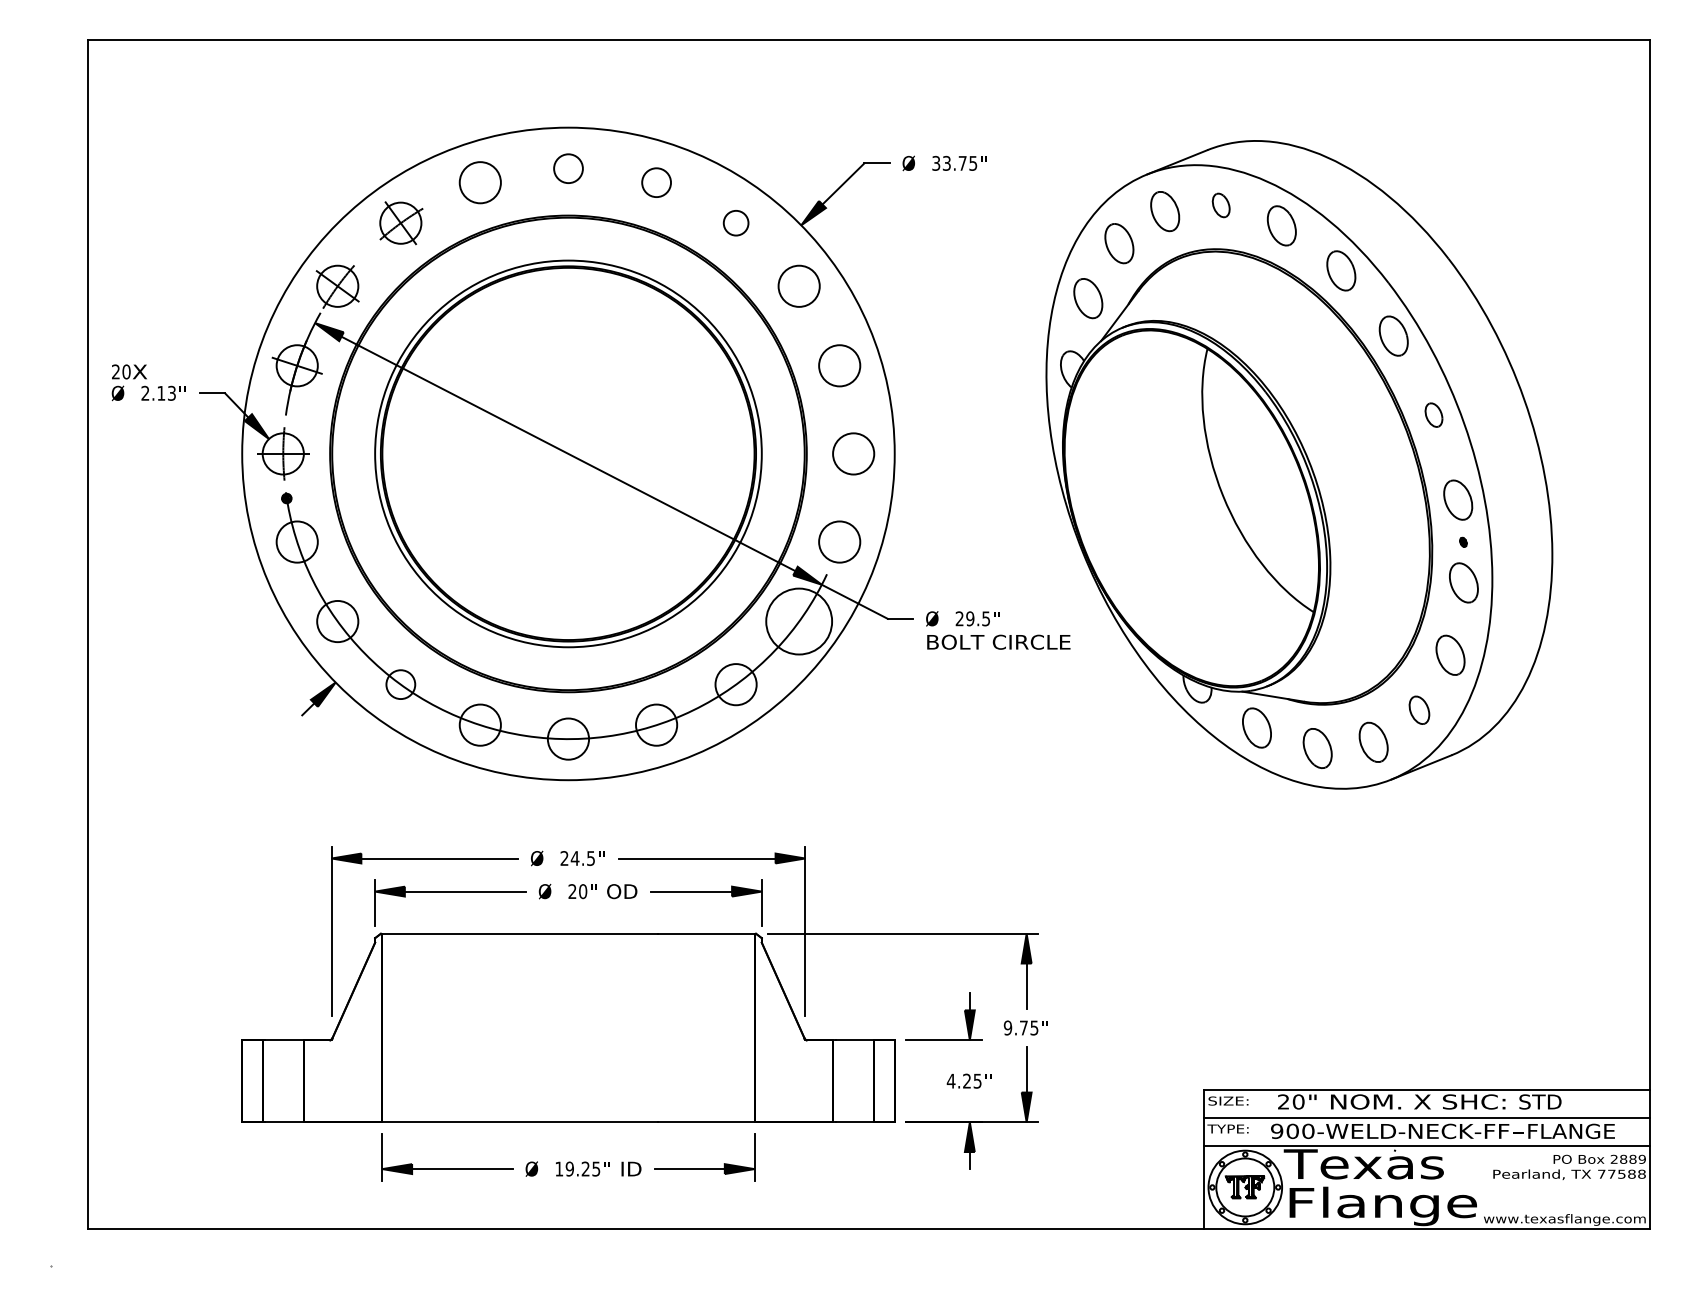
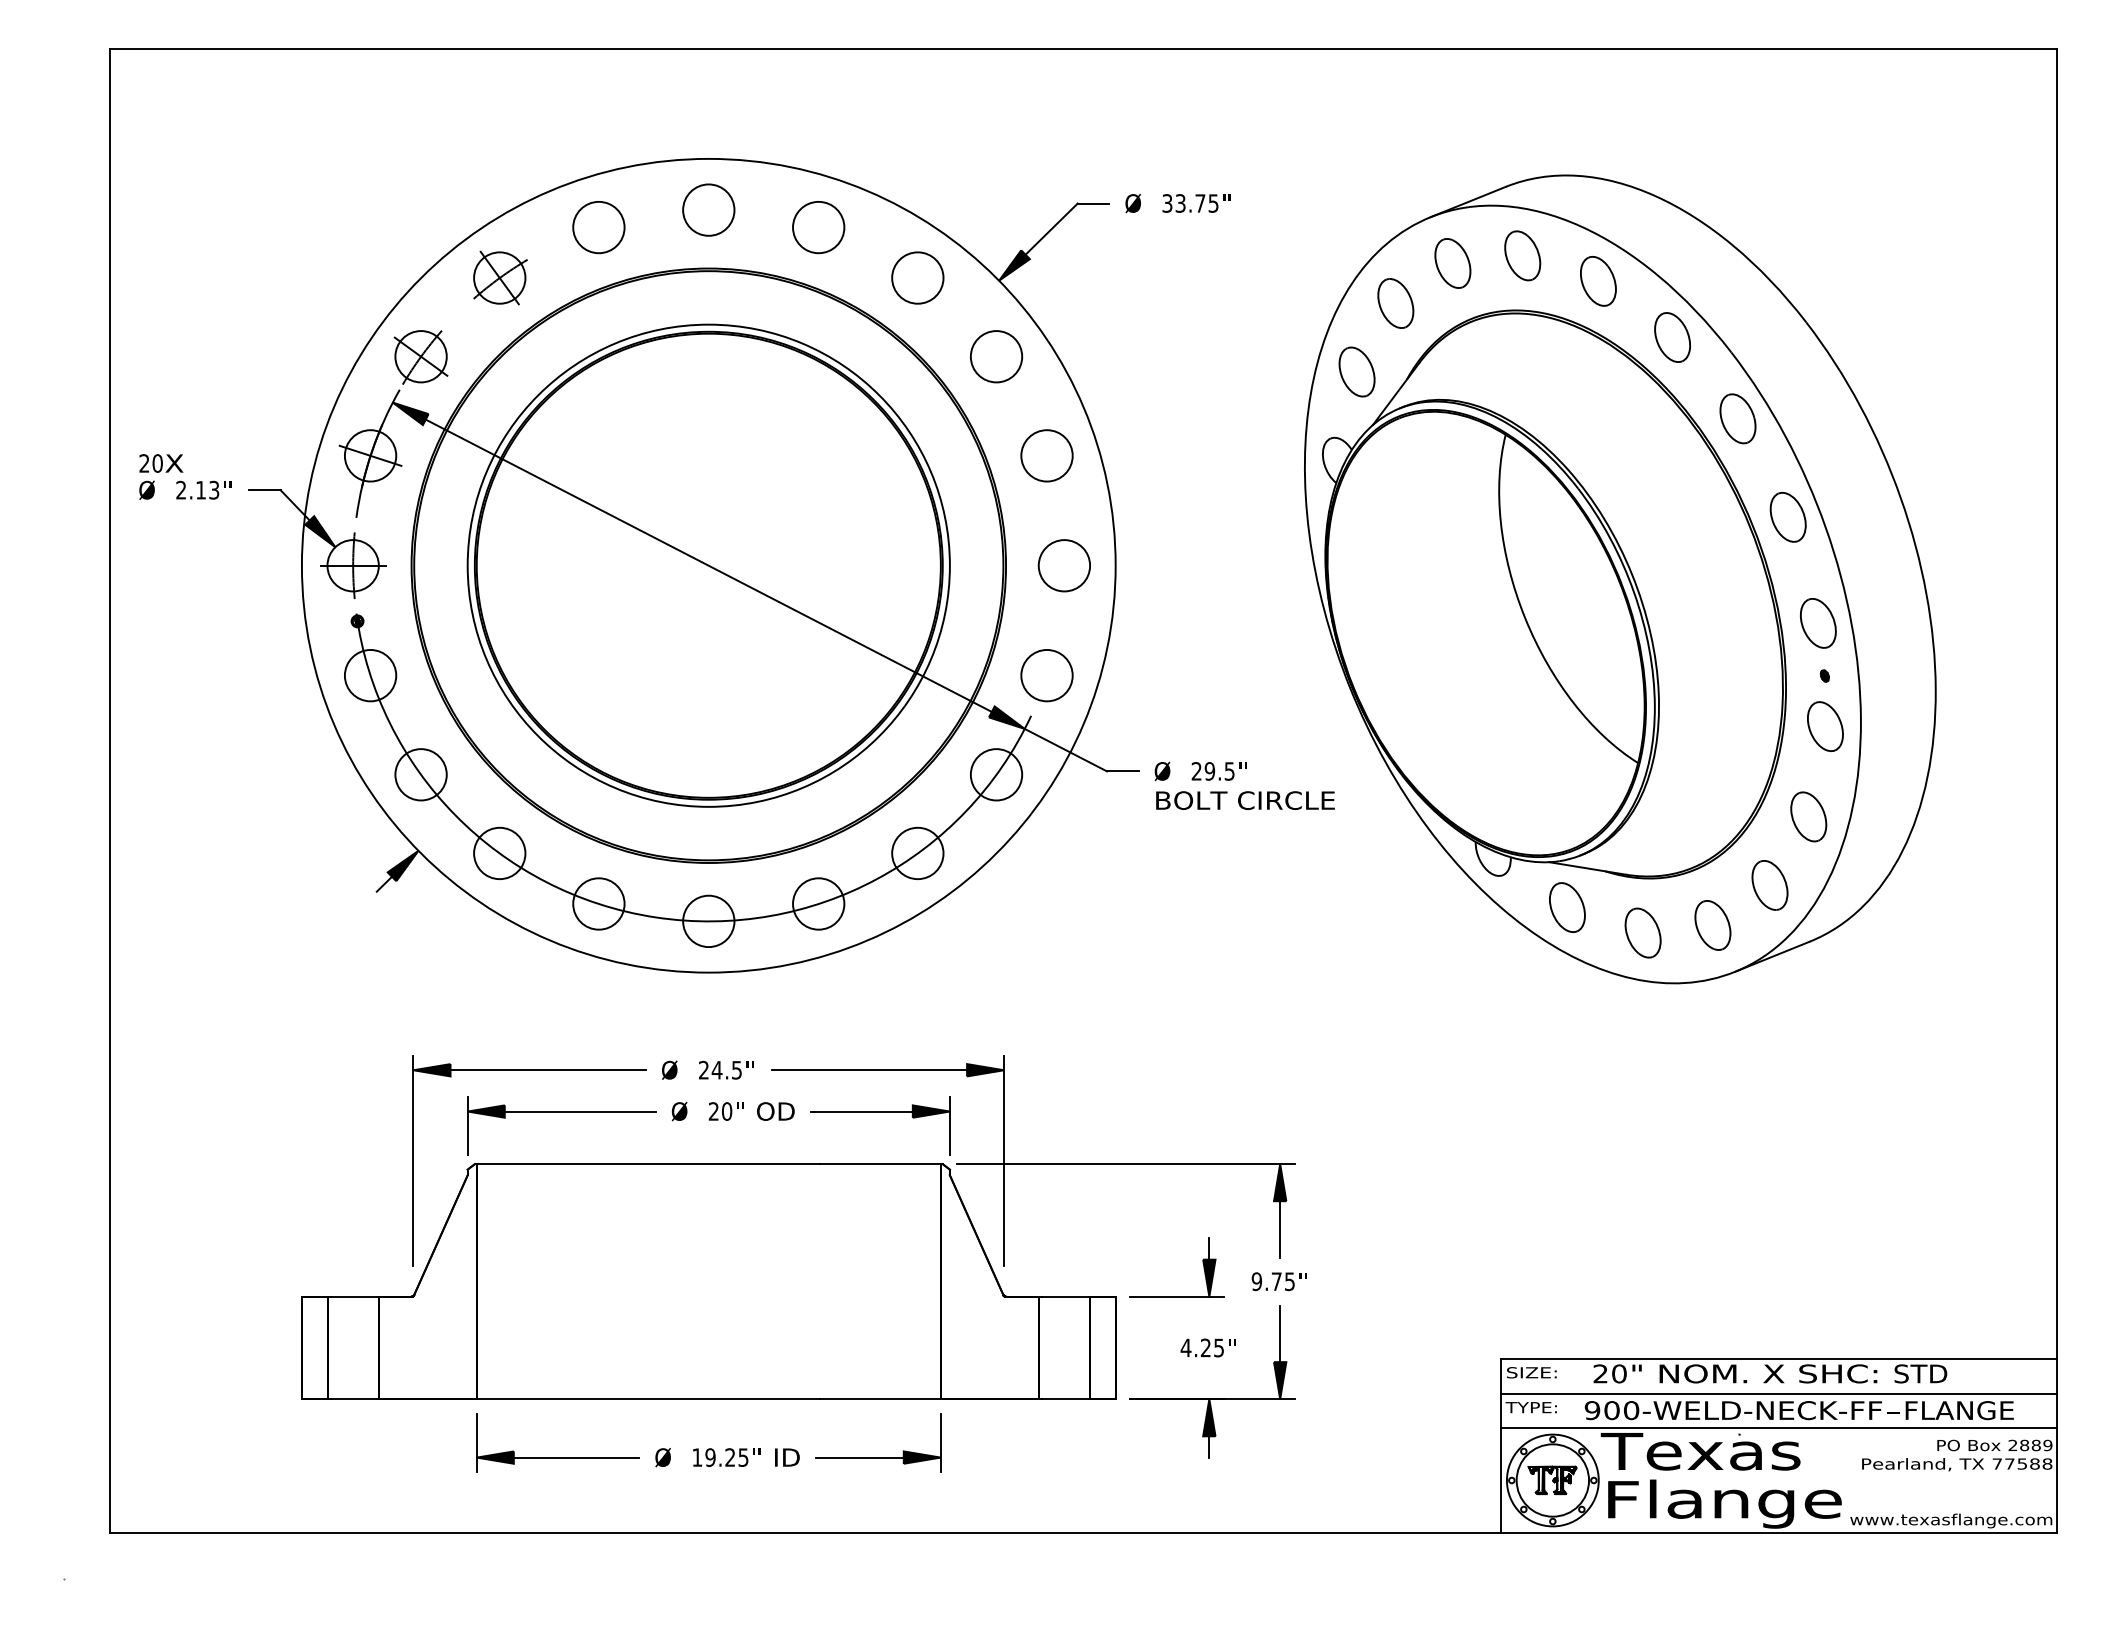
circle: (568, 168) -> (708, 209), size x1.43
circle: (656, 182) -> (818, 227), size x1.43
part: (1220, 205) -> (1522, 255), size x1.67
circle: (735, 222) -> (917, 277), size x1.67
part: (1433, 415) -> (1787, 517), size x1.67
circle: (799, 621) -> (996, 774), size x0.62
circle: (400, 684) -> (499, 853), size x1.43
part: (1419, 710) -> (1769, 885), size x1.43

